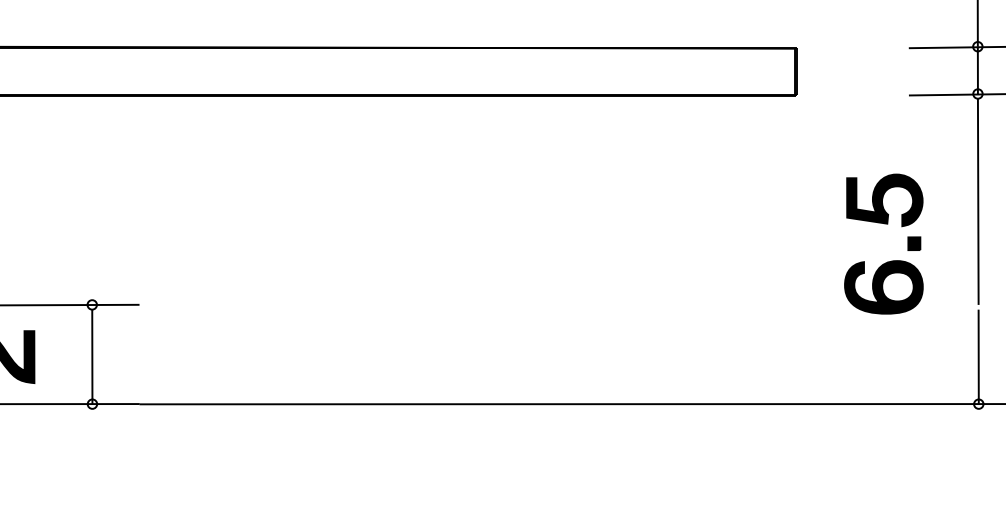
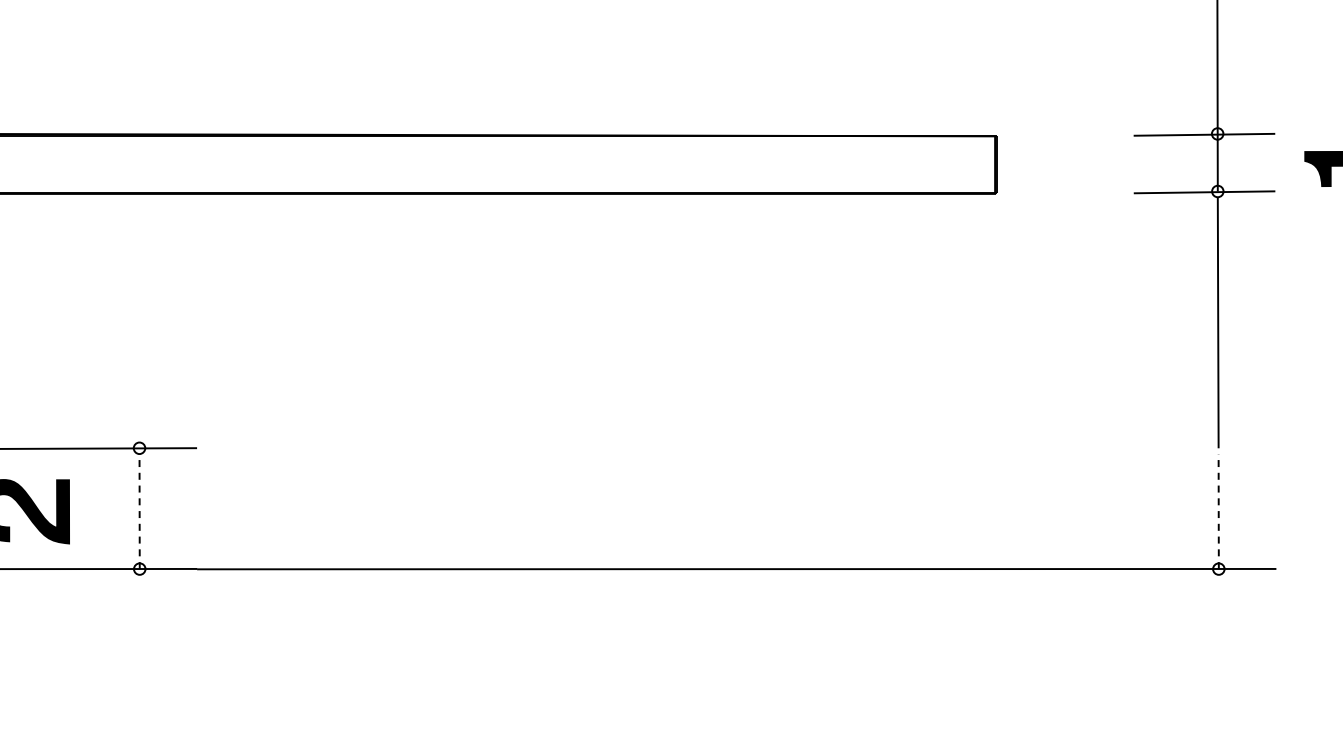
part: (890, 260) -> (1111, 394), removed
line: (92, 356) -> (139, 511), solid -> dashed
line: (978, 356) -> (1218, 511), solid -> dashed

